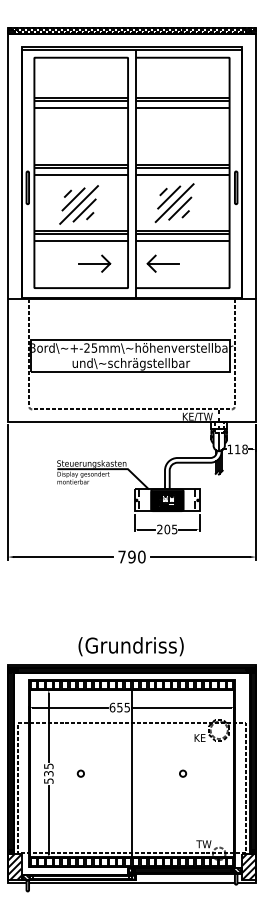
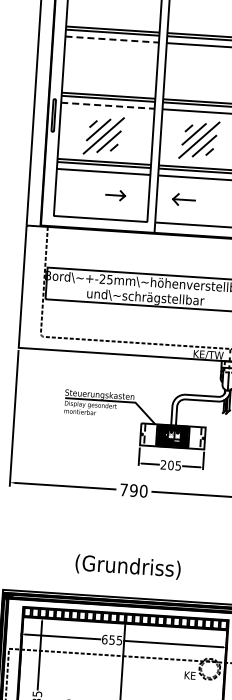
line: (81, 108) -> (112, 39), solid -> dashed
line: (81, 174) -> (108, 105), solid -> dashed
part: (94, 263) -> (115, 195), size x0.6
part: (162, 263) -> (183, 199), size x0.7
text: (130, 646) -> (127, 566), moved

